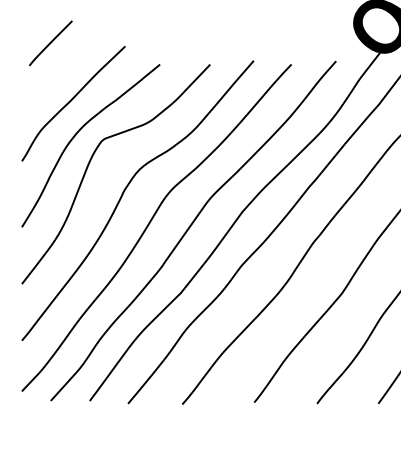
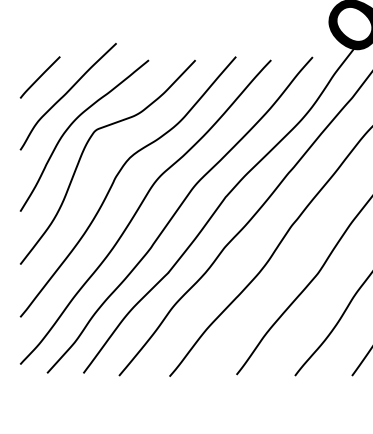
line: (50, 43) -> (39, 77), moved

